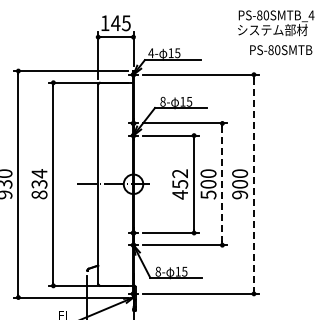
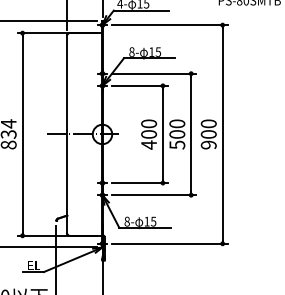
text: (180, 178) -> (149, 128), 452 -> 400
line: (222, 184) -> (191, 134), dashed -> solid
line: (253, 184) -> (222, 134), dashed -> solid

